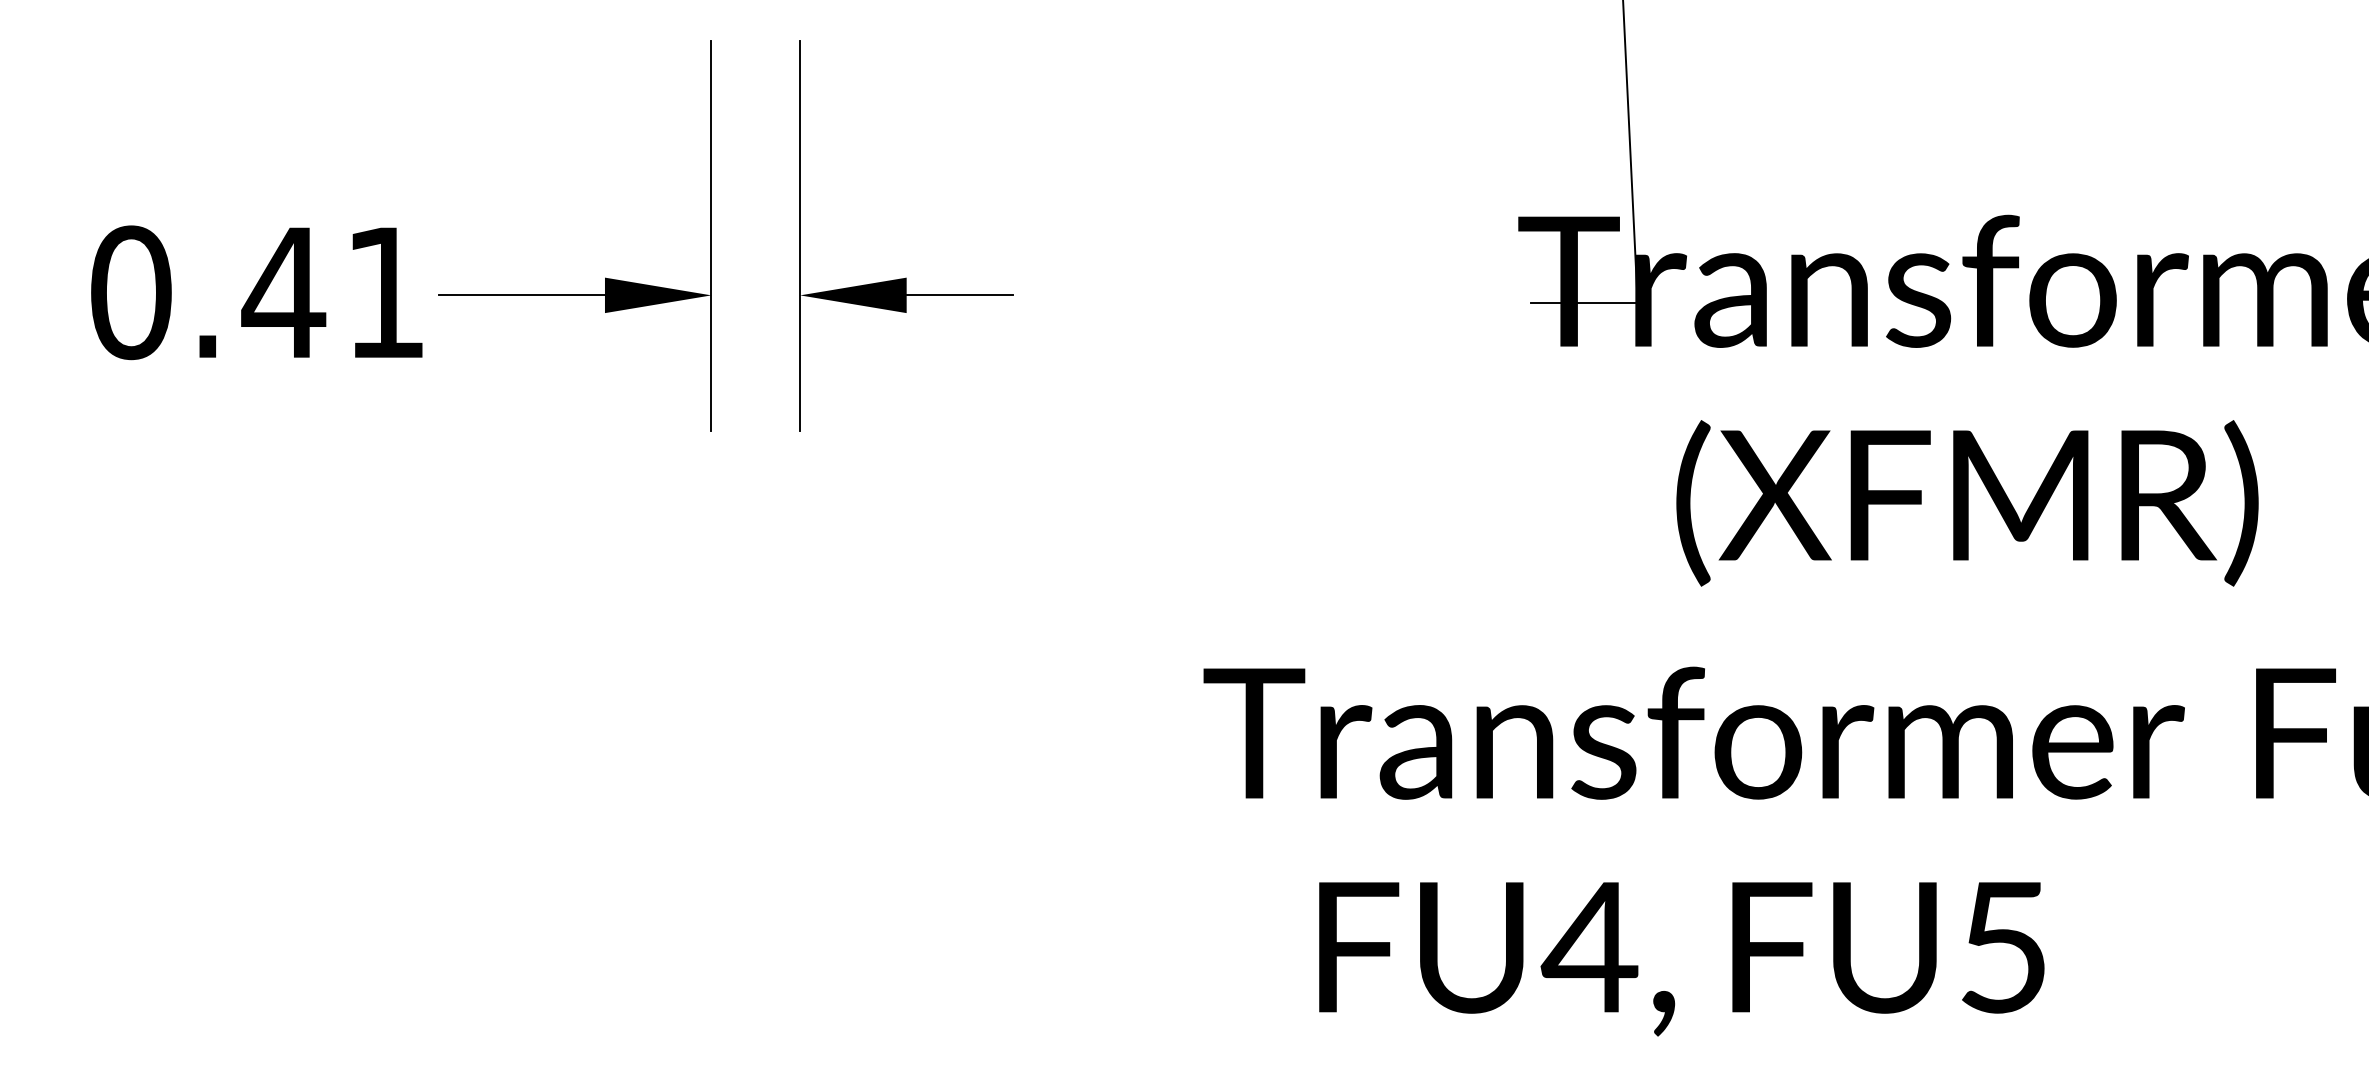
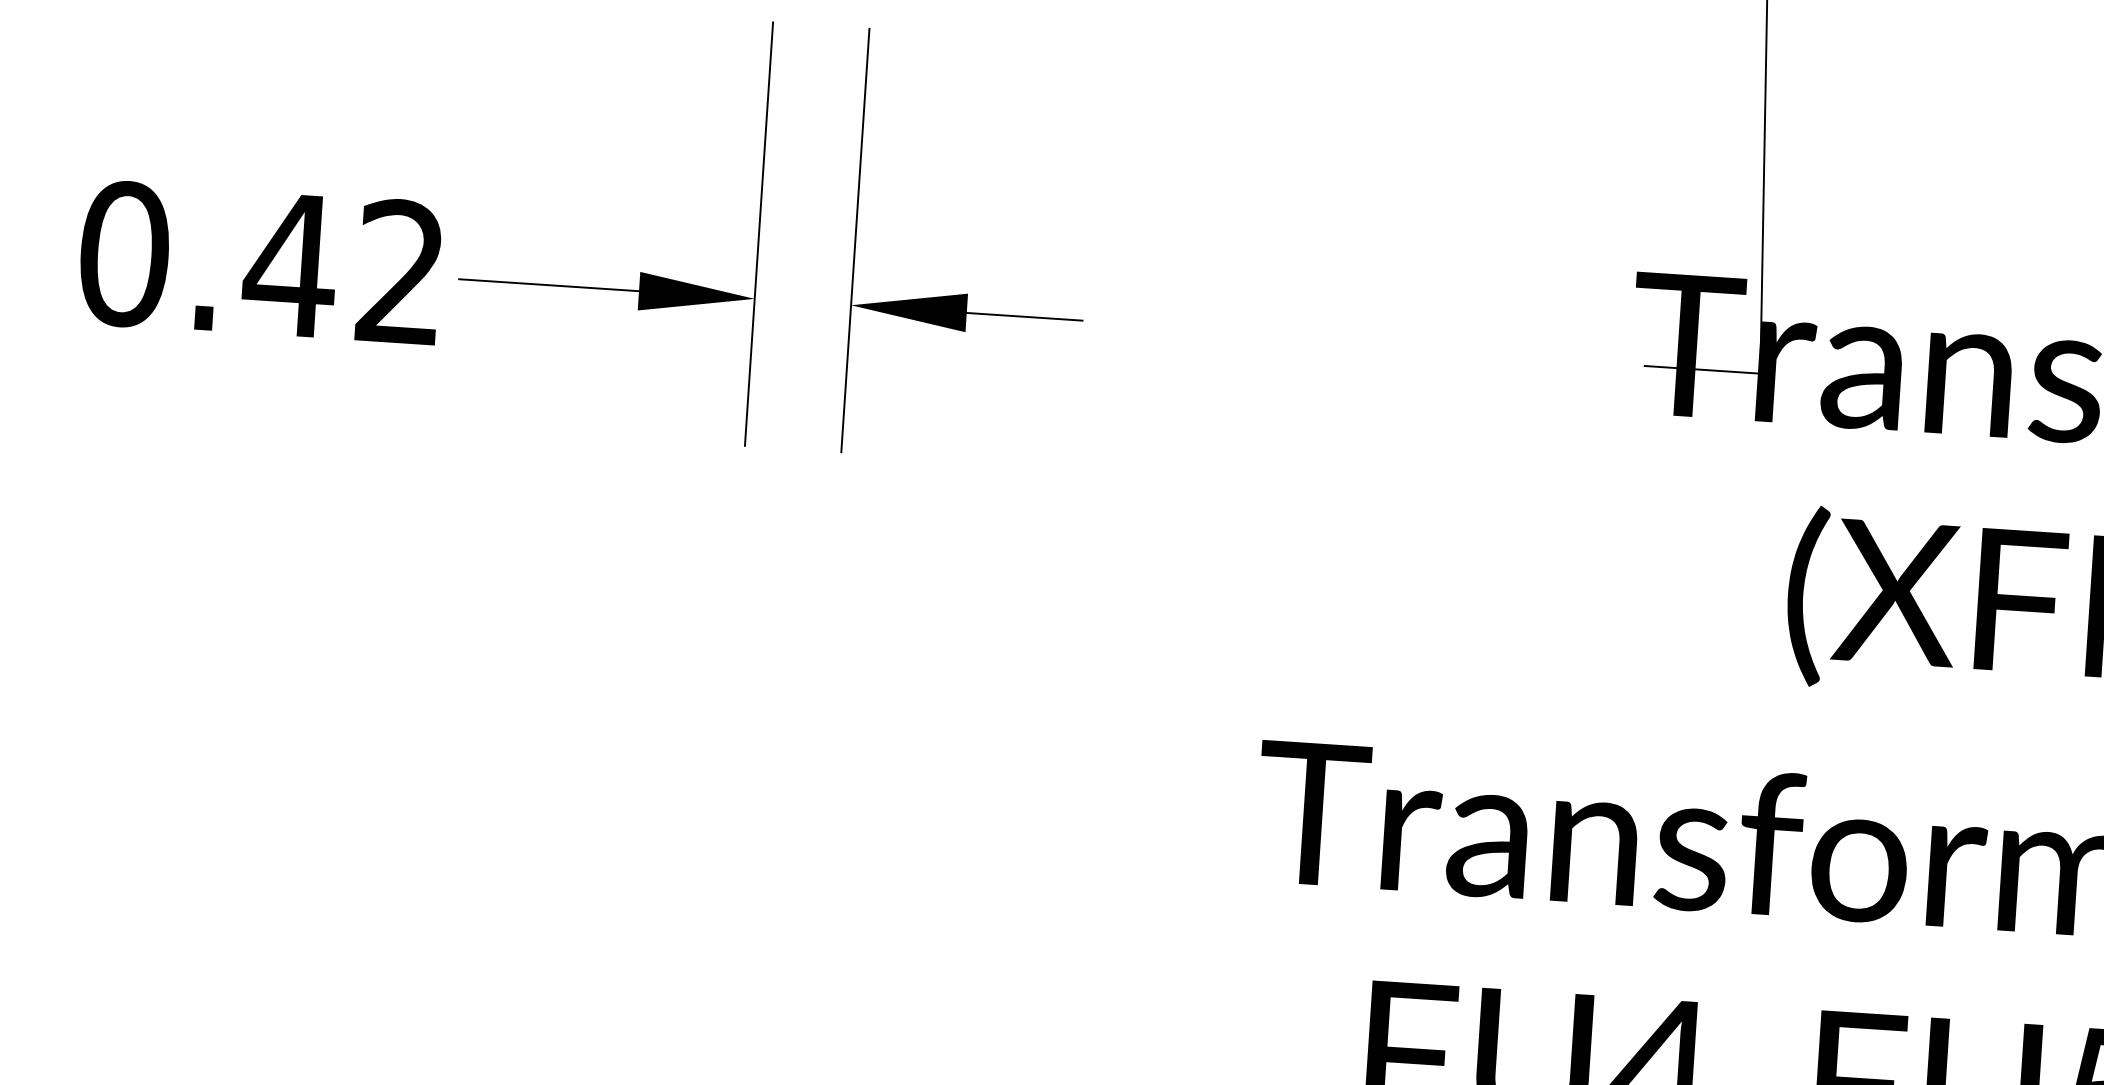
text: (384, 291) -> (399, 271), 0.41 -> 0.42

